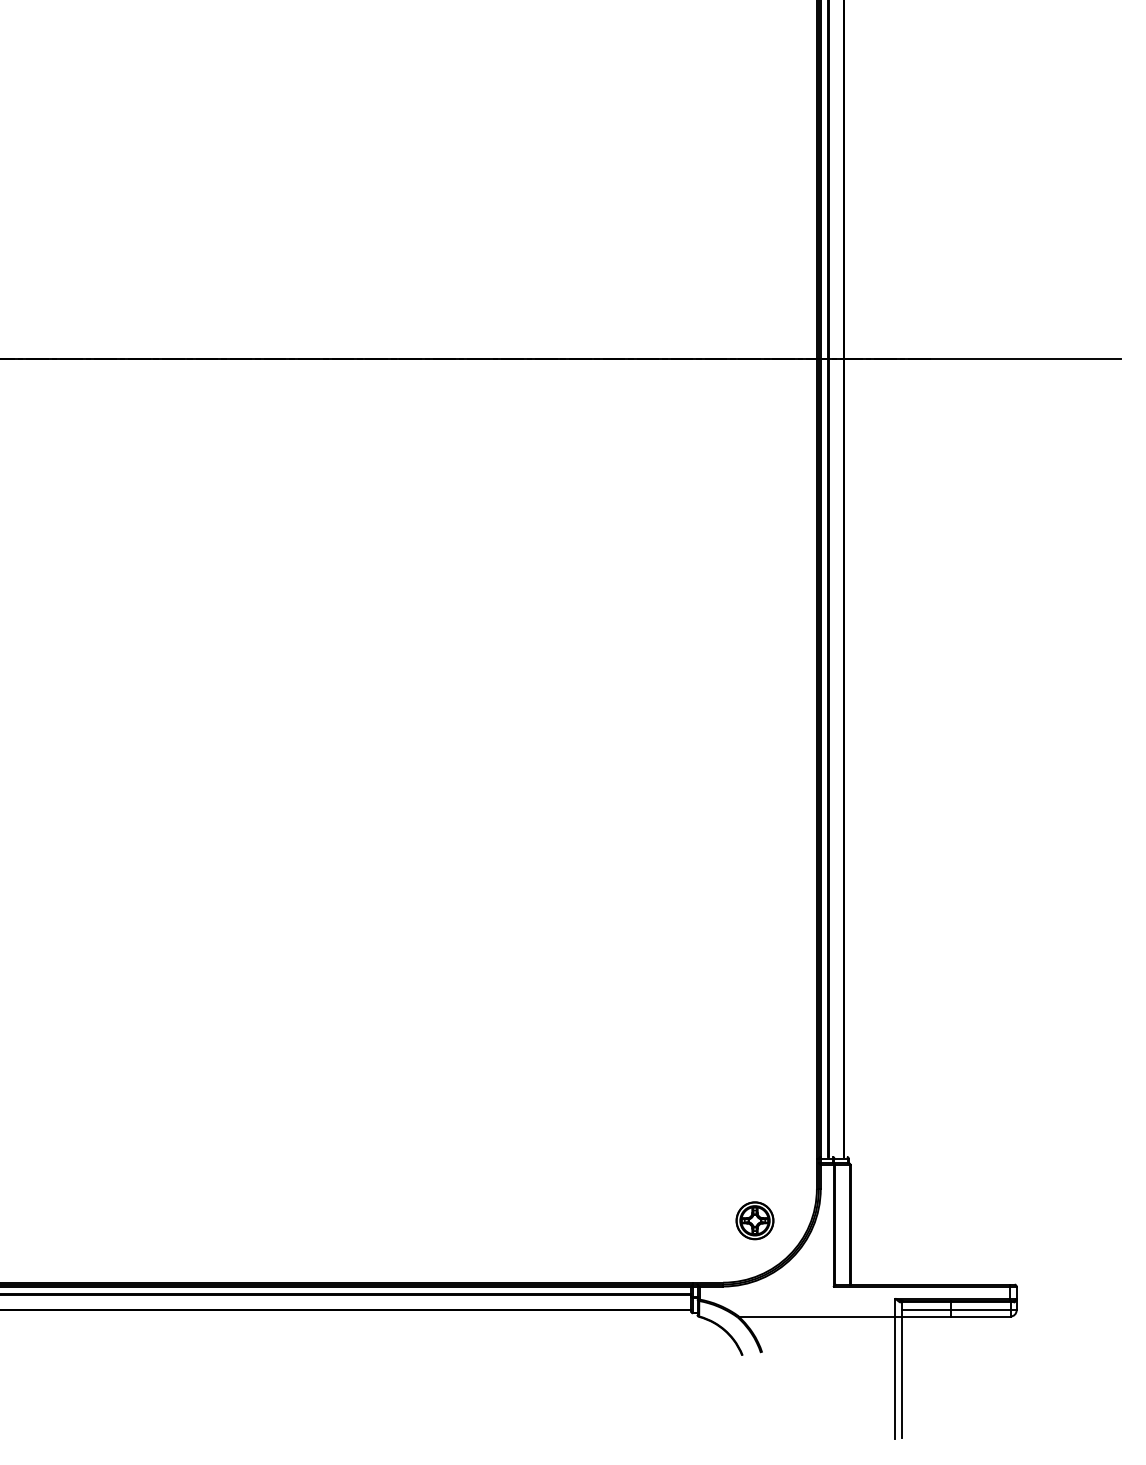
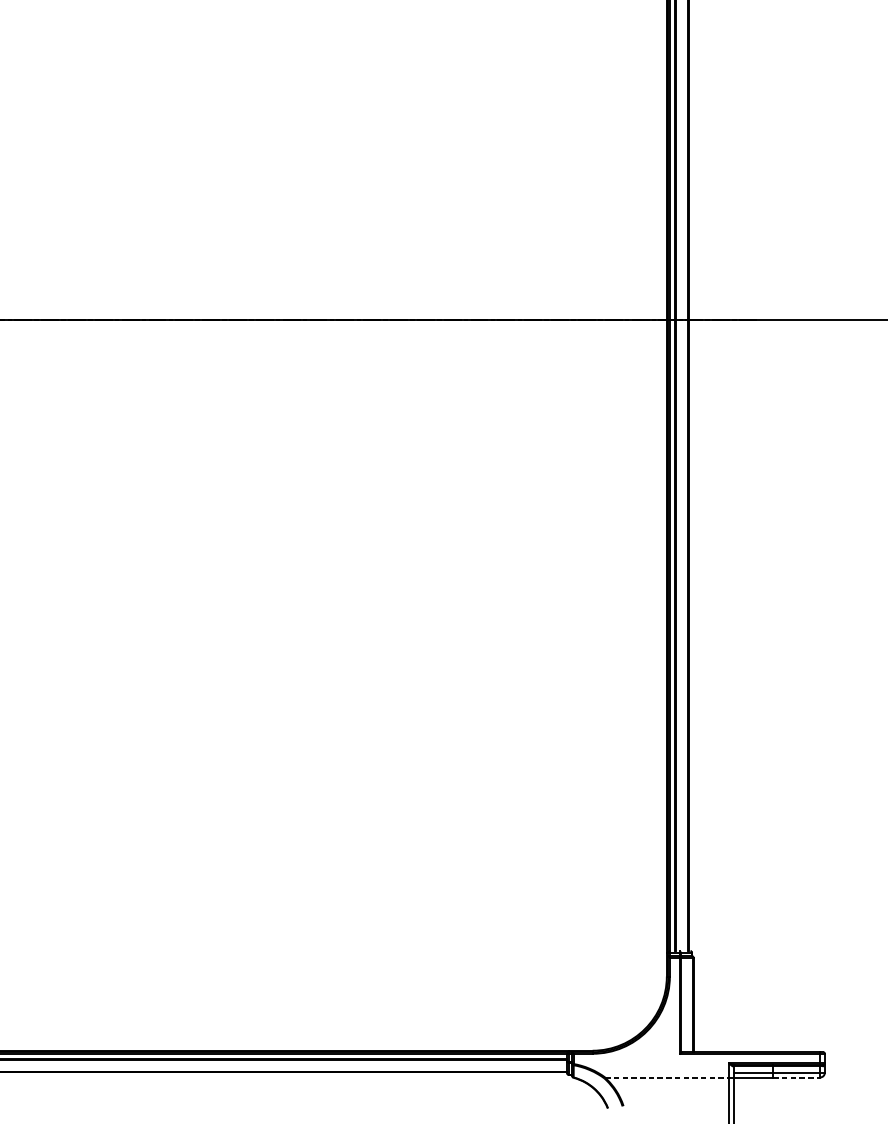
part: (754, 1220) -> (617, 1001), removed
line: (817, 1316) -> (667, 1077), solid -> dashed
line: (980, 1316) -> (796, 1077), solid -> dashed

